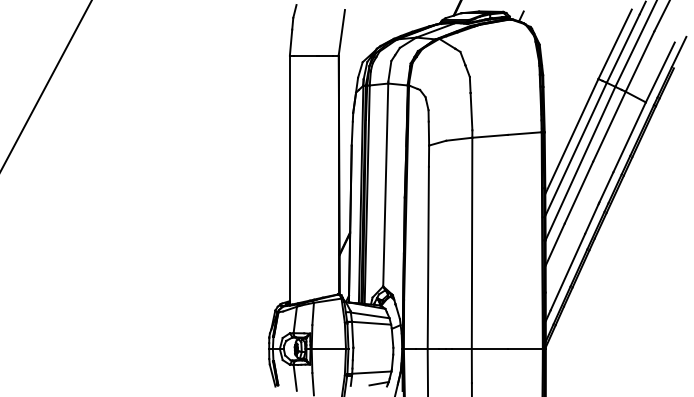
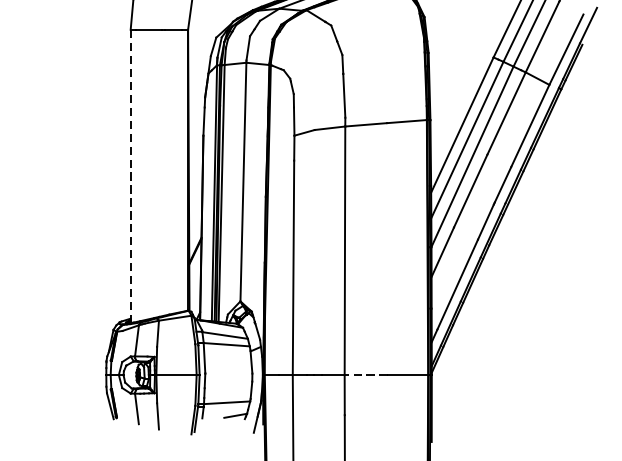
line: (289, 180) -> (130, 176), solid -> dashed
line: (489, 349) -> (365, 375), solid -> dashed

